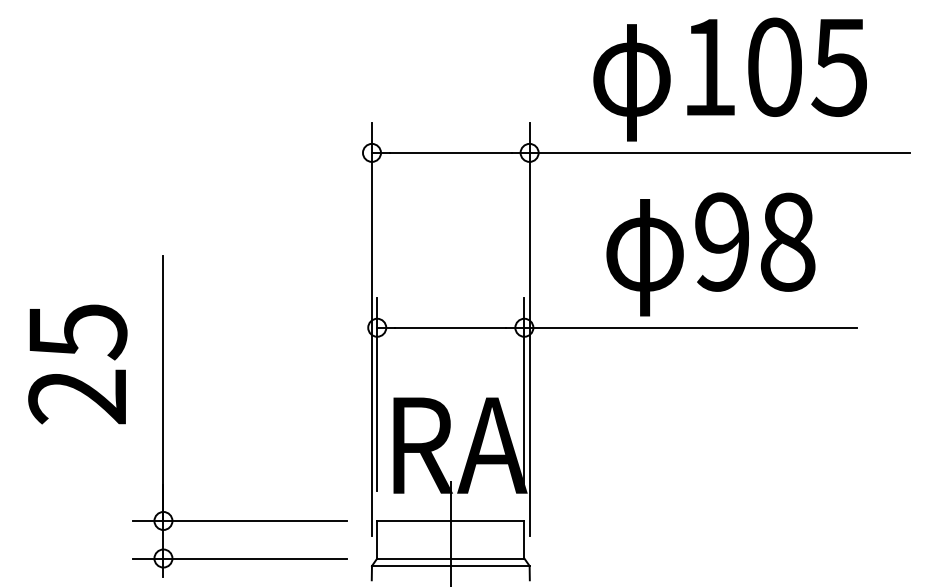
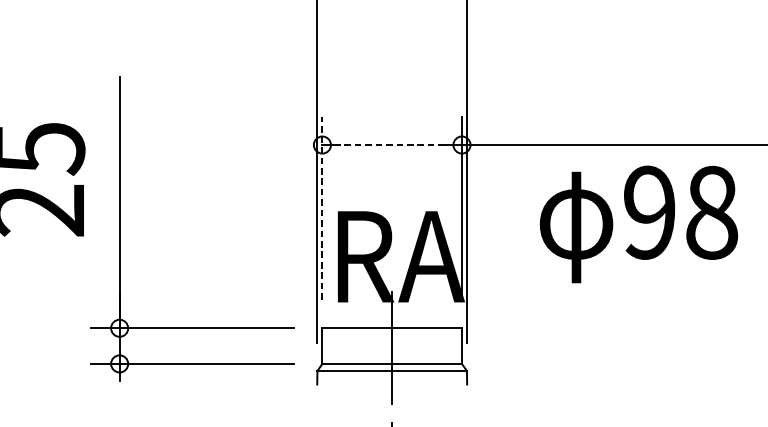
text: (710, 254) -> (638, 224), moved
line: (450, 327) -> (391, 144), solid -> dashed
line: (377, 394) -> (322, 208), solid -> dashed

